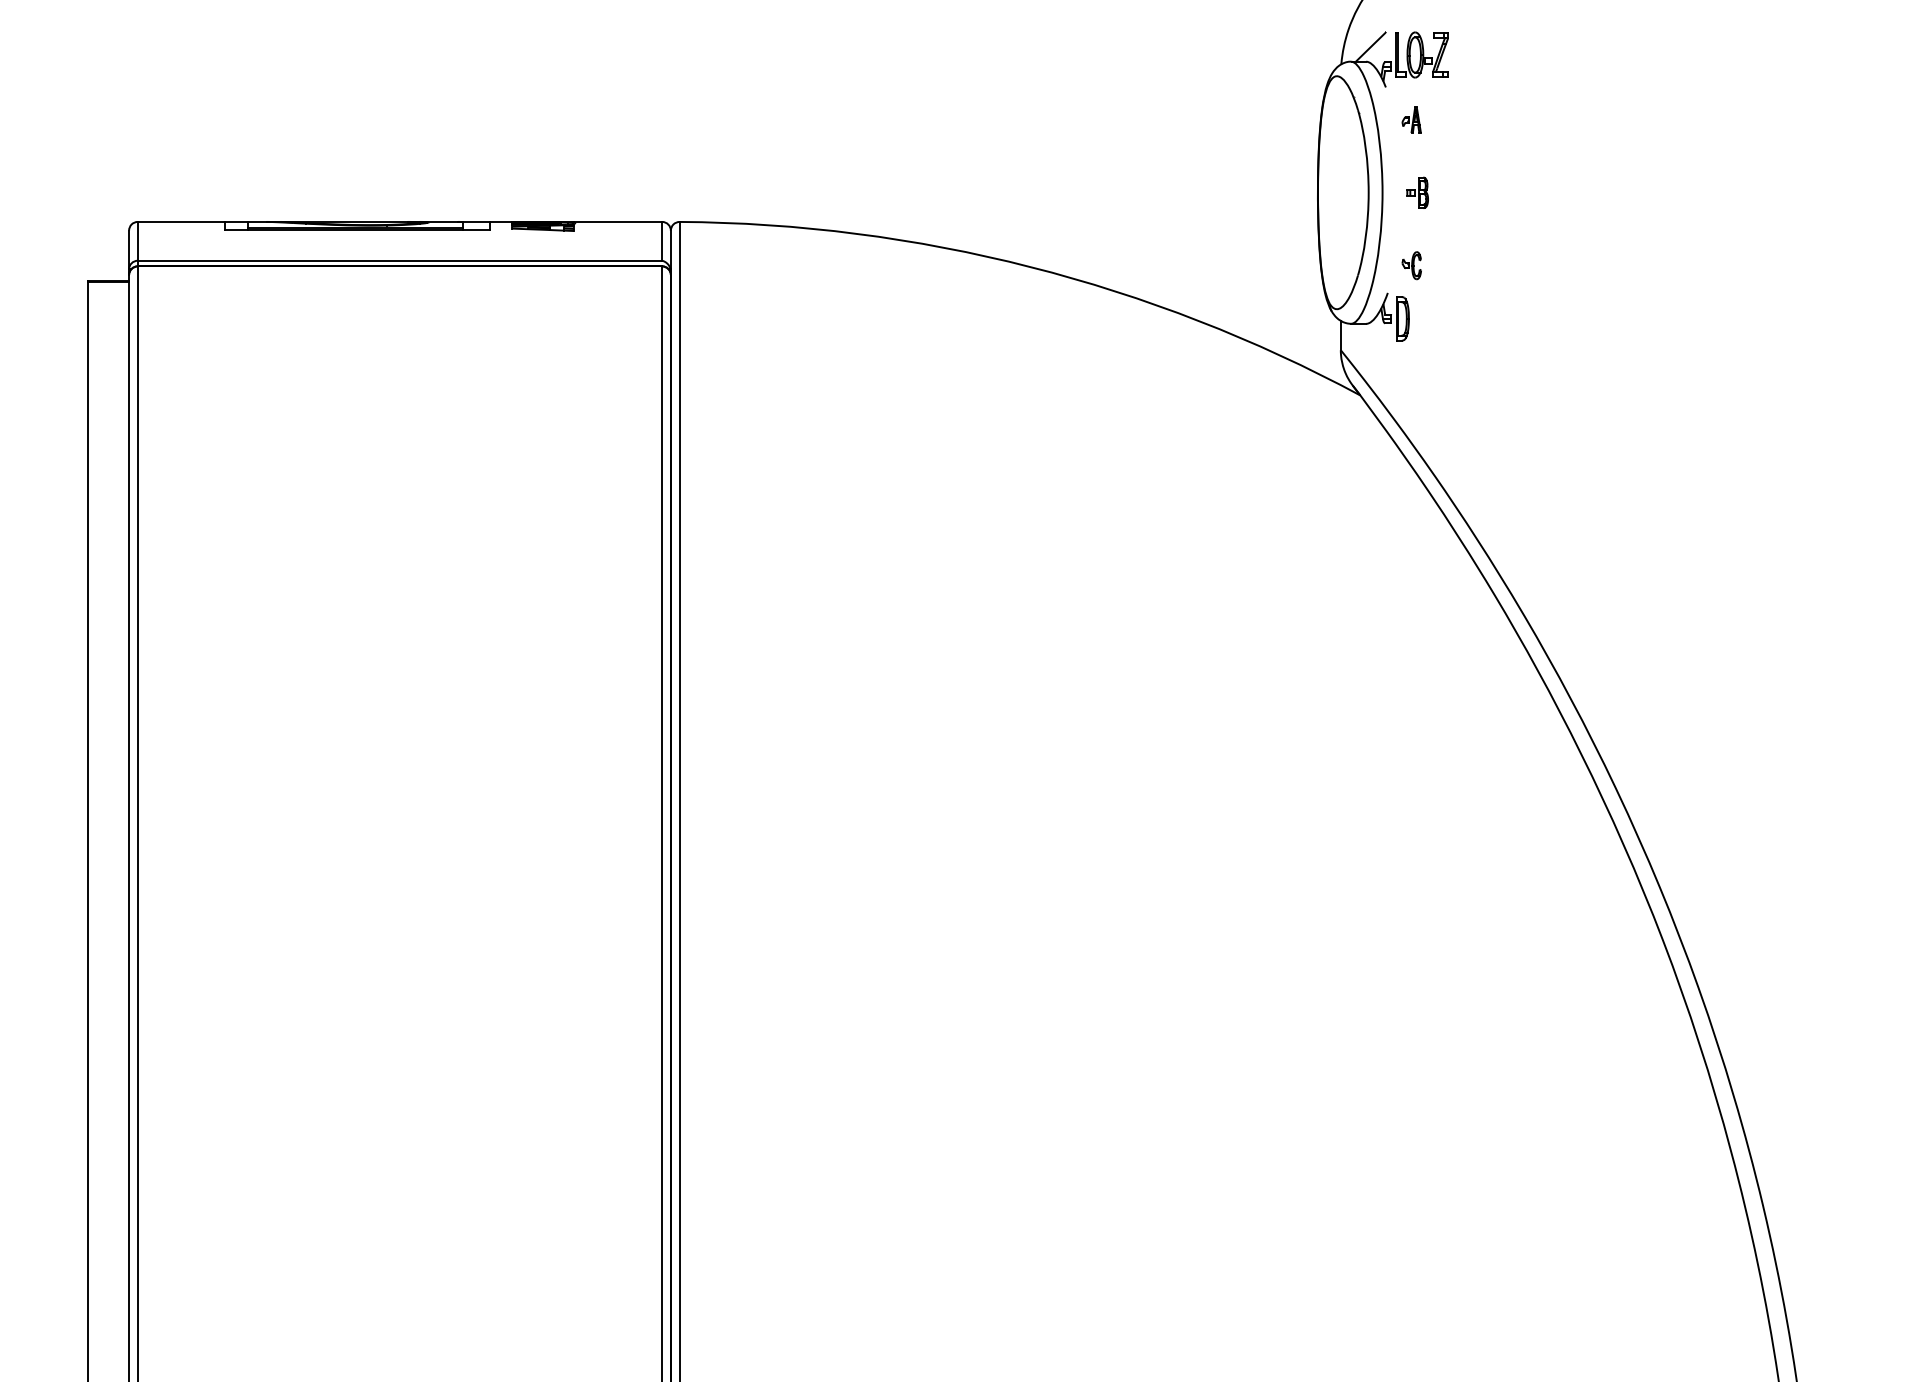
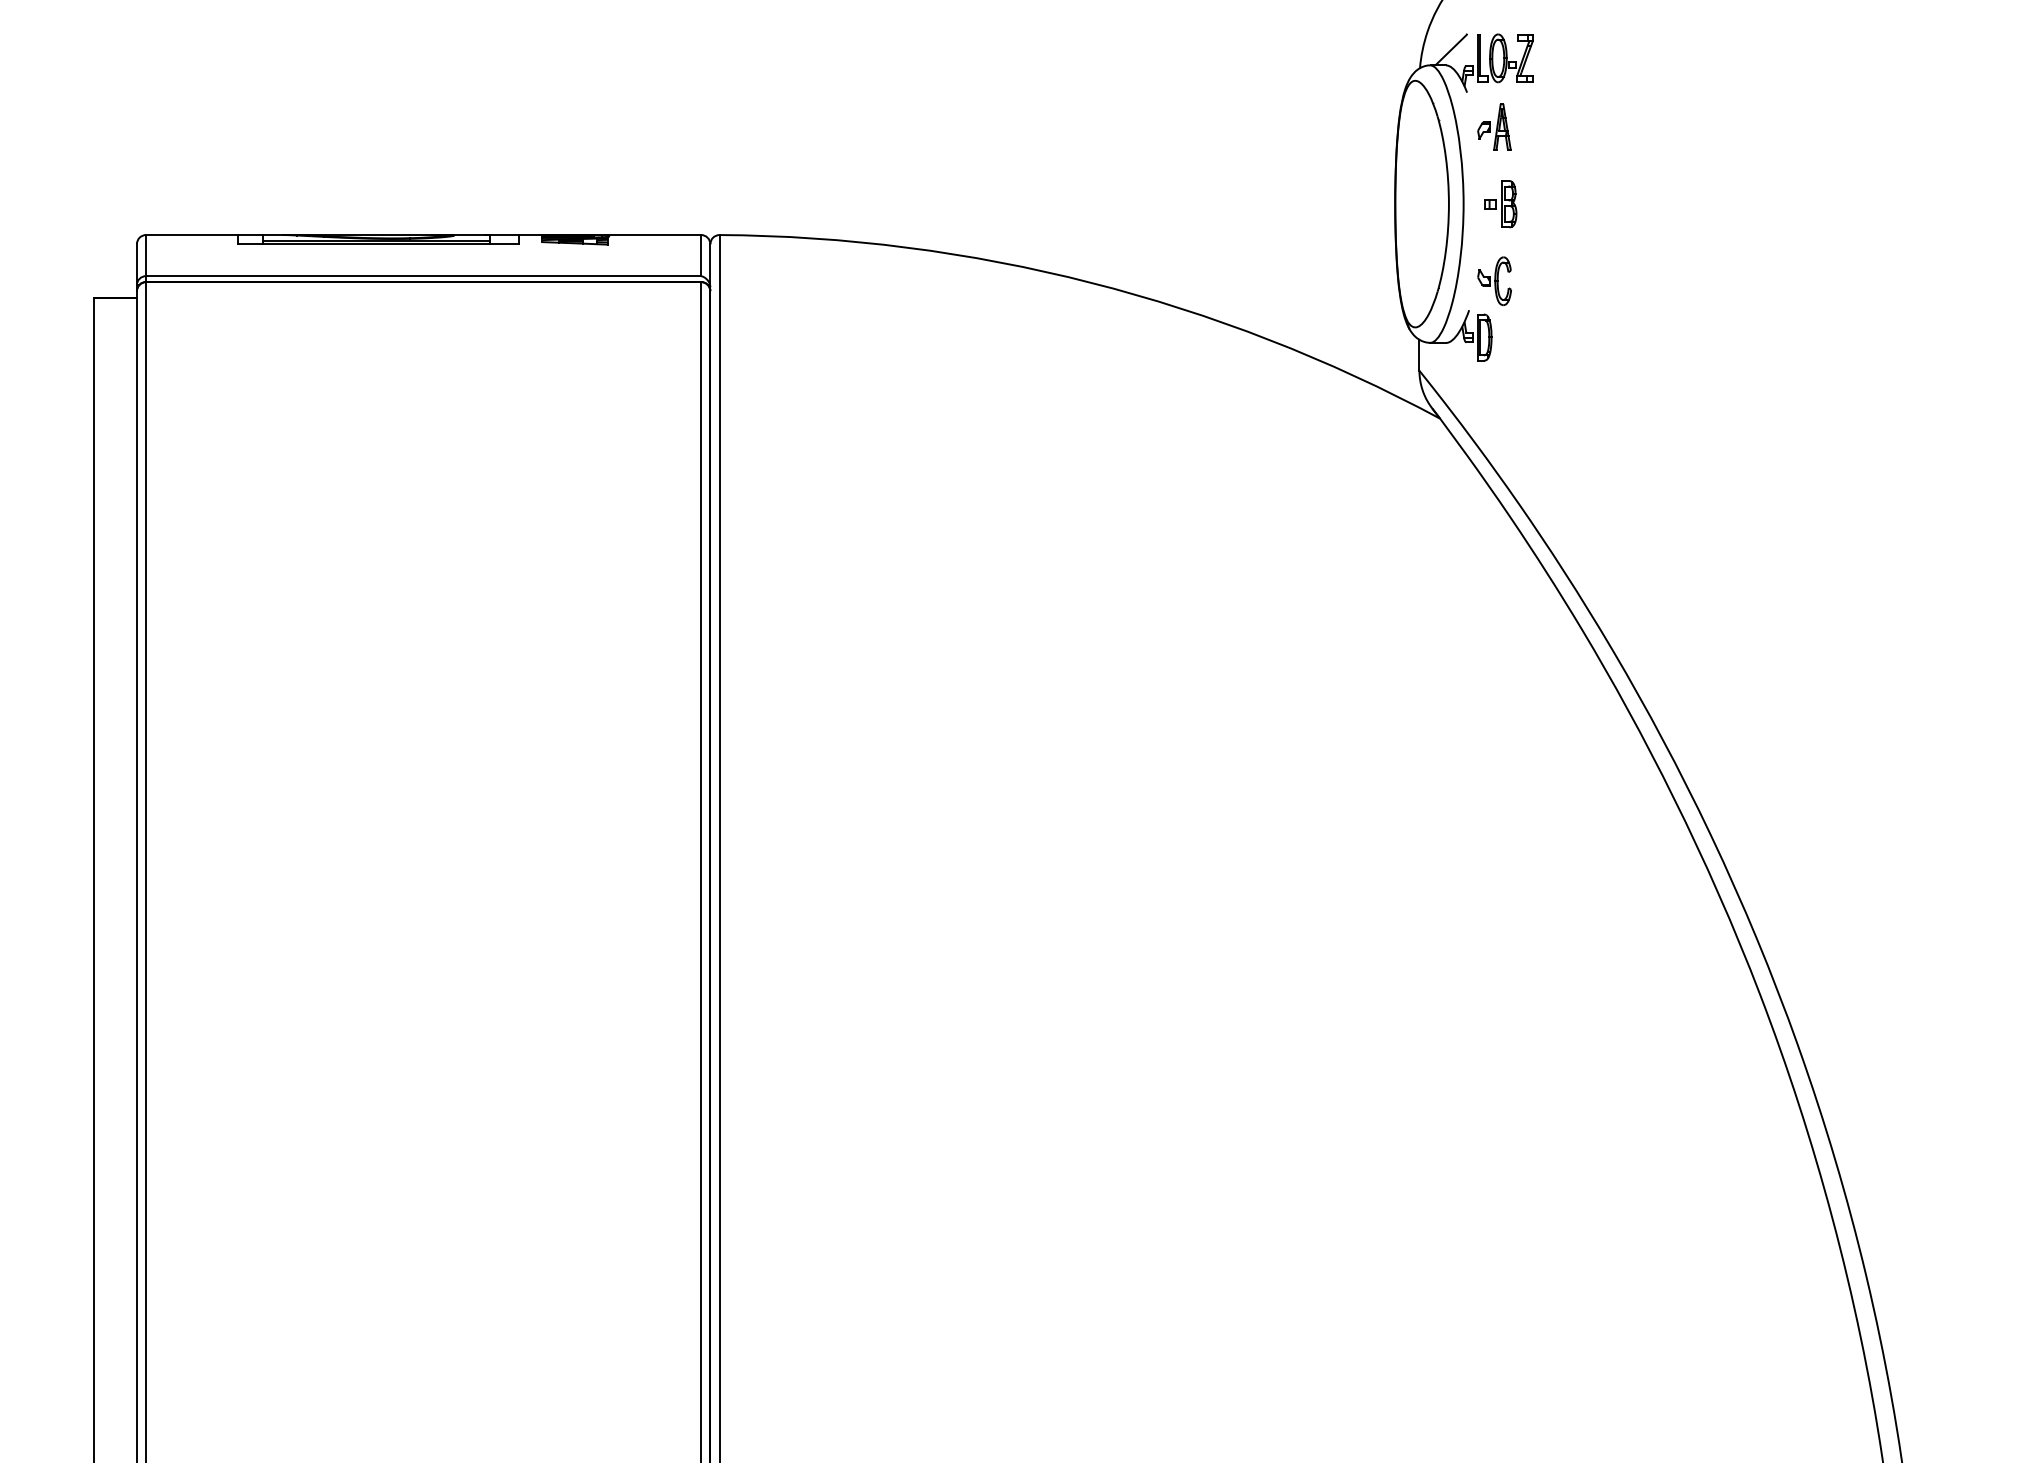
part: (1411, 119) -> (1494, 126), size x1.67
part: (1417, 193) -> (1500, 204), size x1.43
part: (1411, 265) -> (1494, 281), size x1.67

